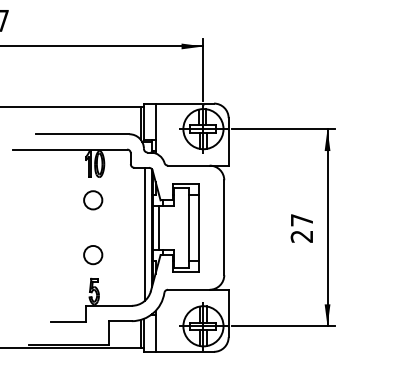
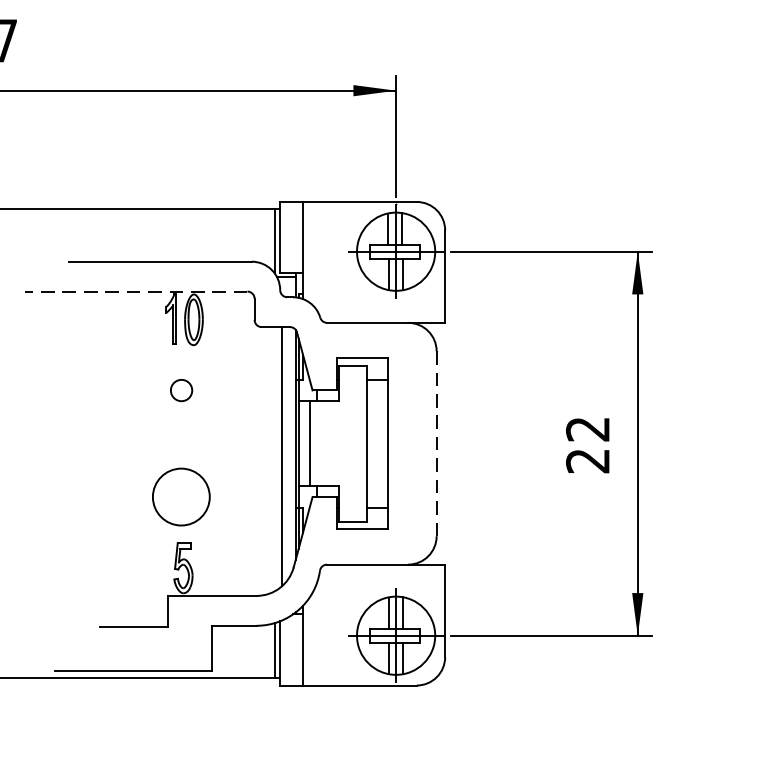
line: (69, 149) -> (135, 291), solid -> dashed
circle: (93, 200) -> (181, 390), size x0.6
text: (301, 220) -> (587, 429), 27 -> 22
line: (224, 227) -> (437, 443), solid -> dashed
circle: (93, 254) -> (181, 495), size x1.6

